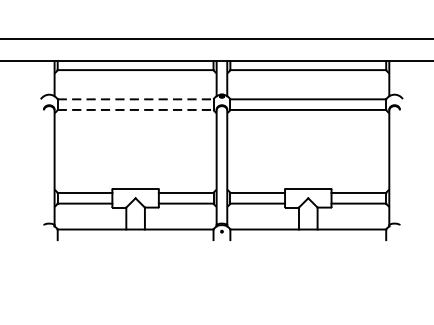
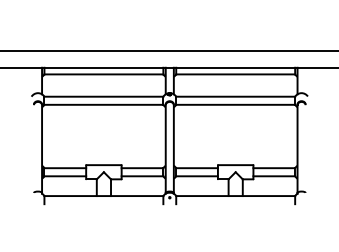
line: (136, 99) -> (104, 96), dashed -> solid
line: (136, 109) -> (104, 104), dashed -> solid

